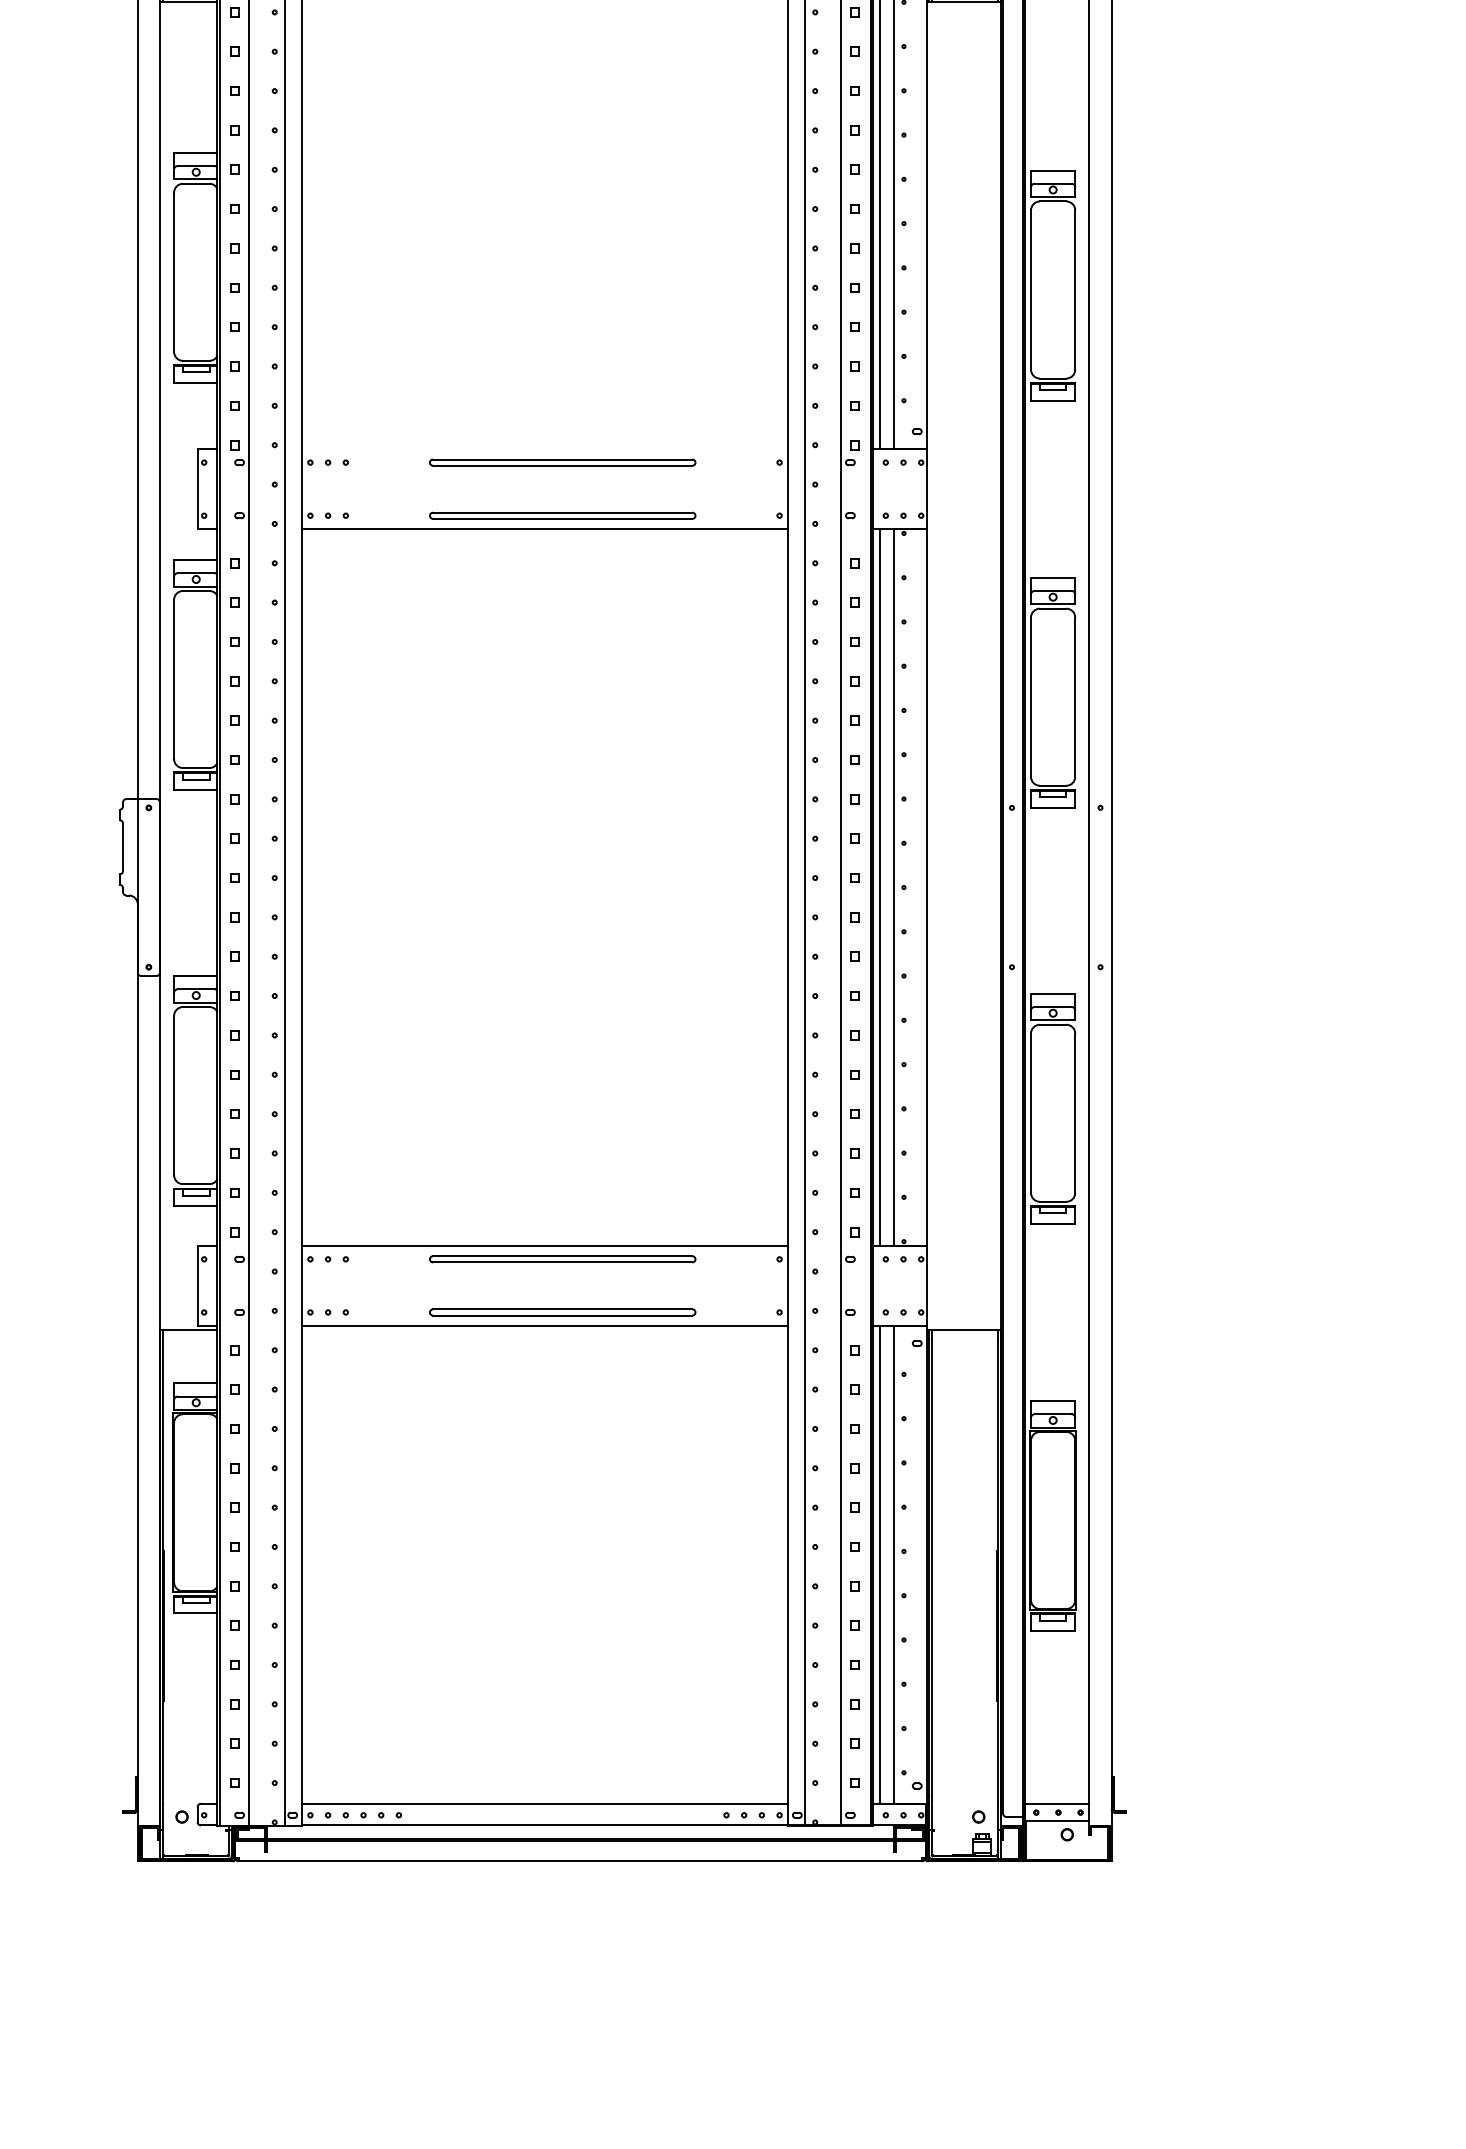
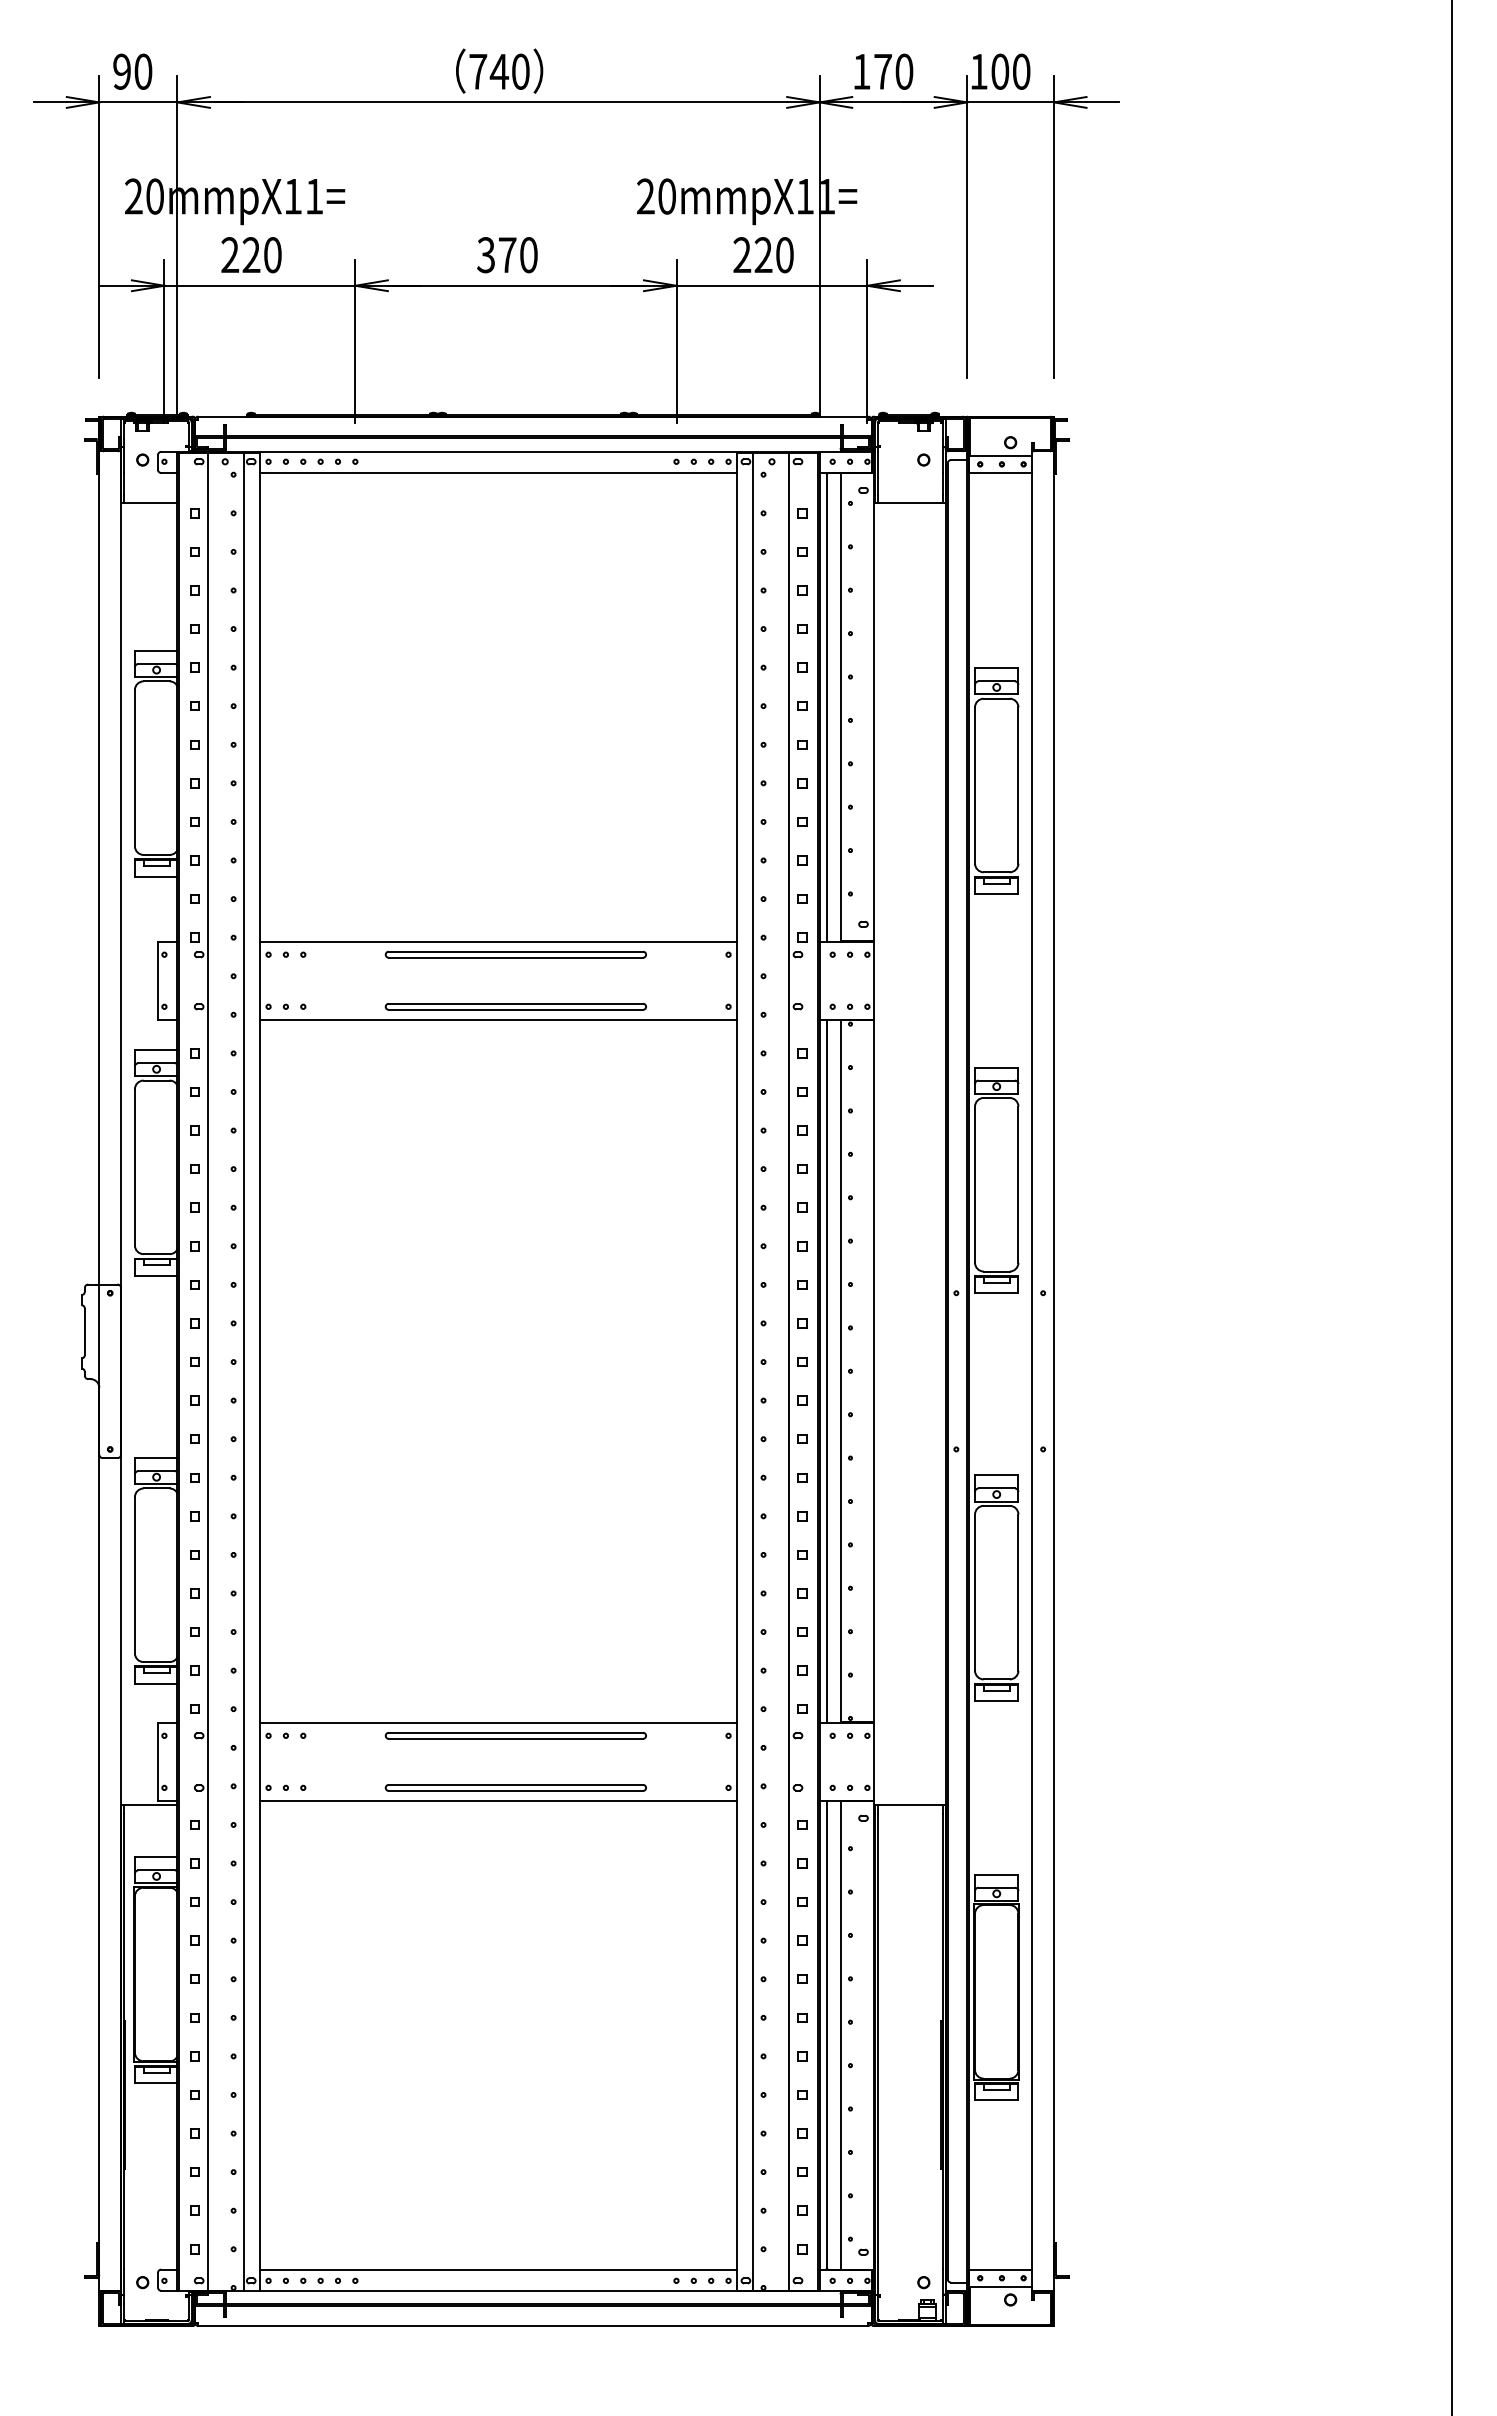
line: (544, 449) -> (498, 941), added

